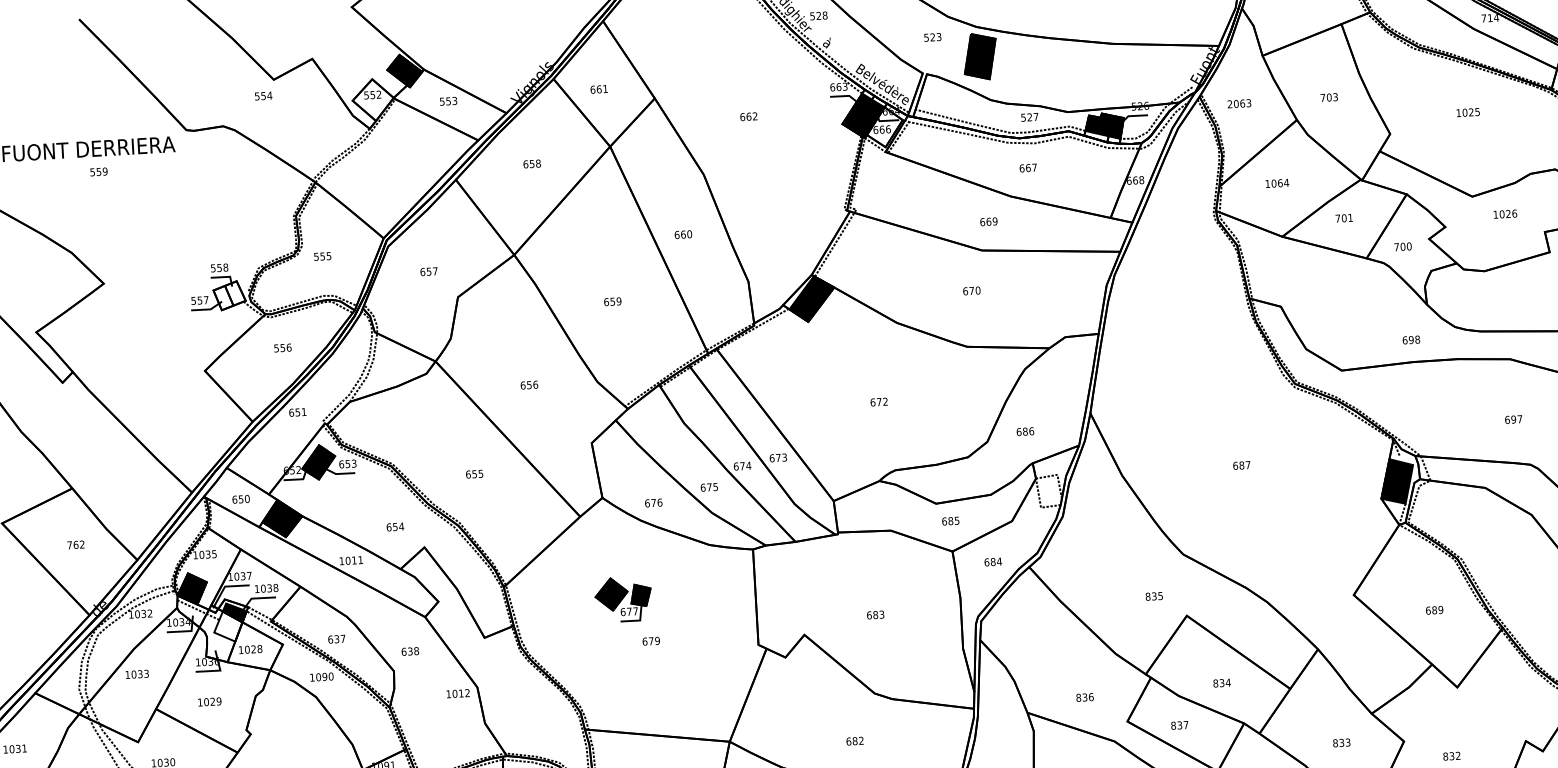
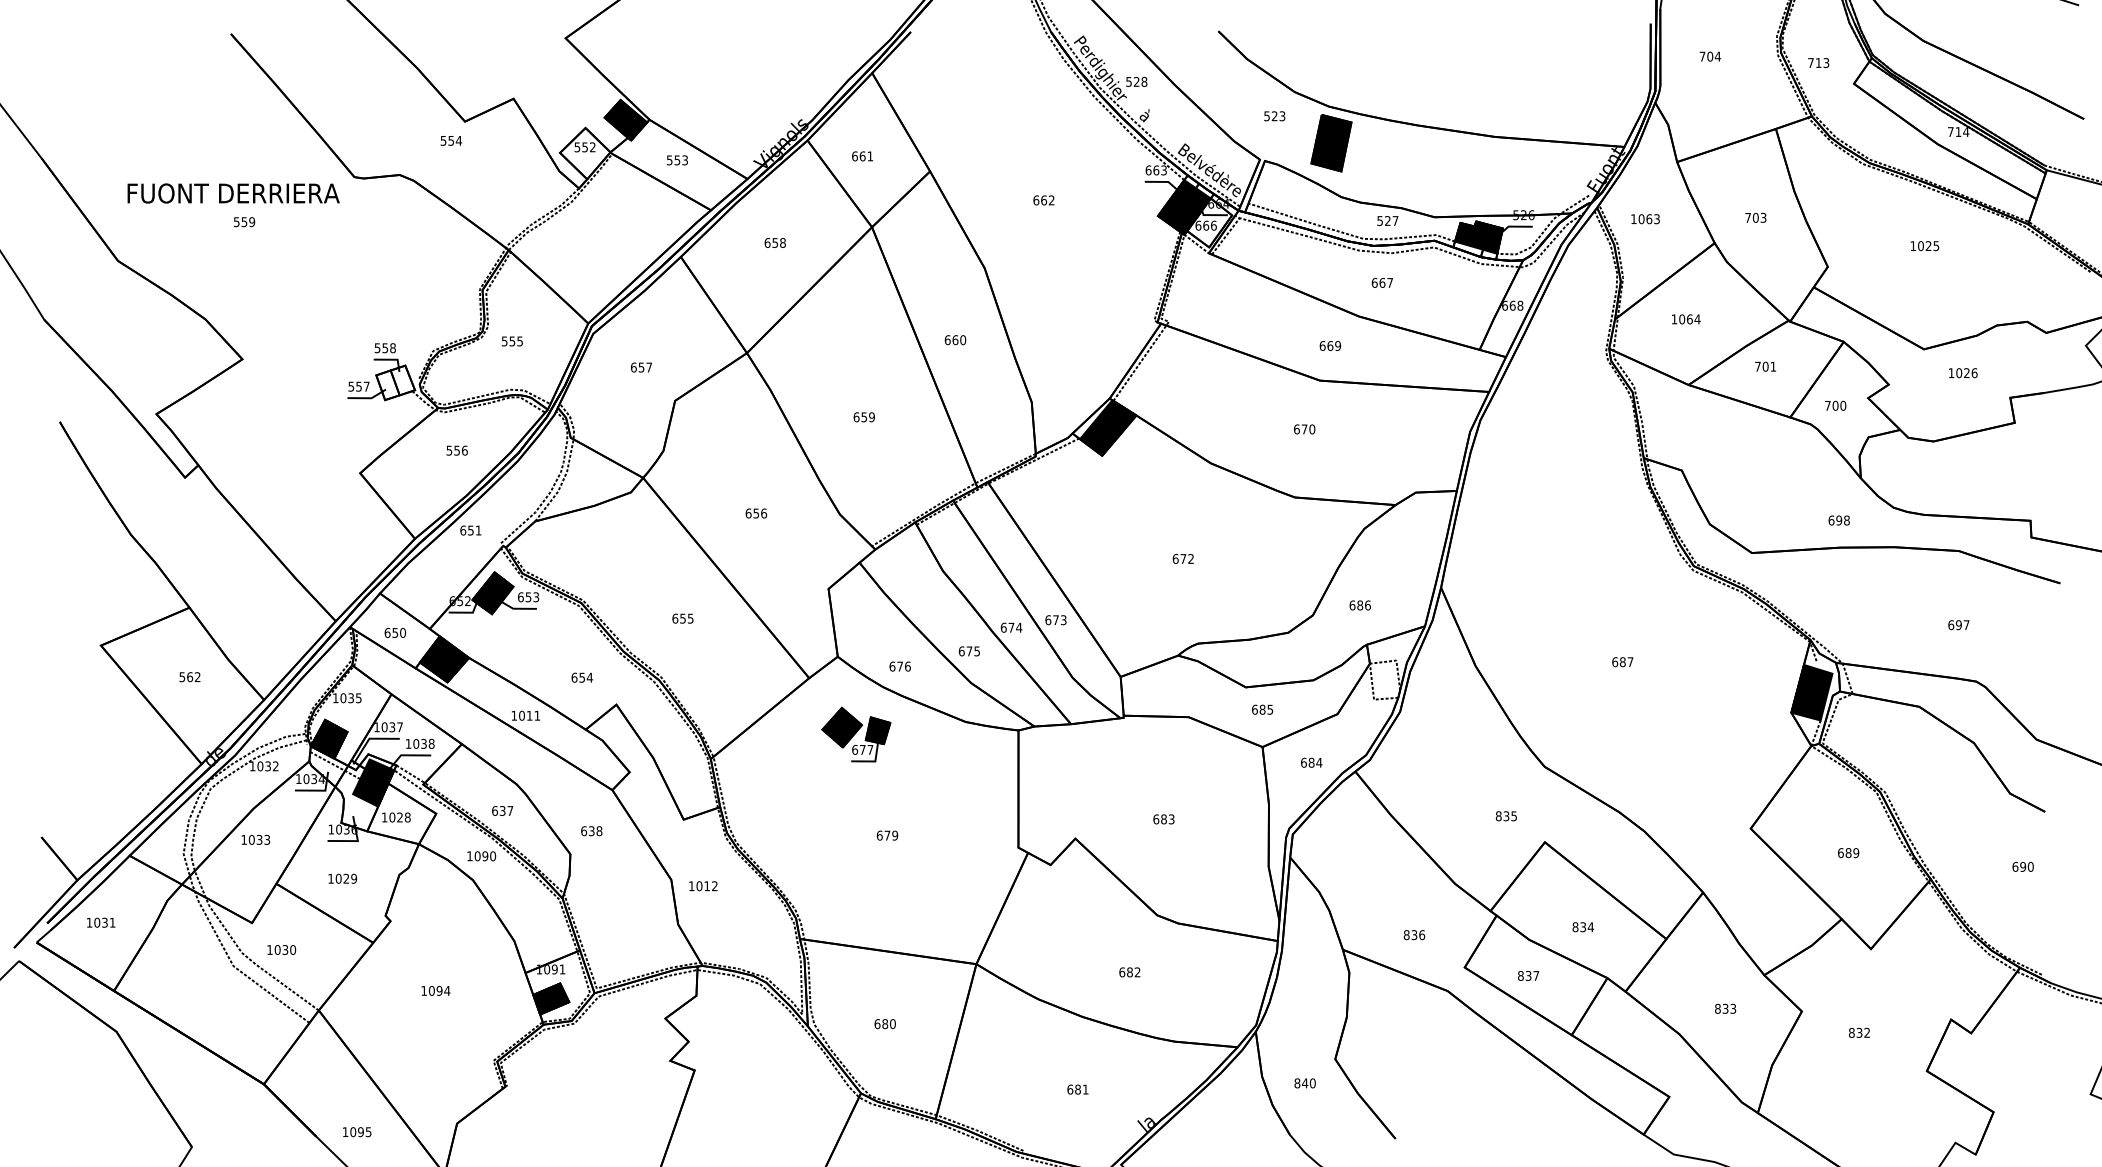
text: (1229, 103) -> (1633, 218), 2063 -> 1063
text: (69, 545) -> (182, 677), 762 -> 562
part: (623, 599) -> (856, 734), moved
fill: (228, 626) -> (370, 787), added
text: (458, 693) -> (703, 886), moved

